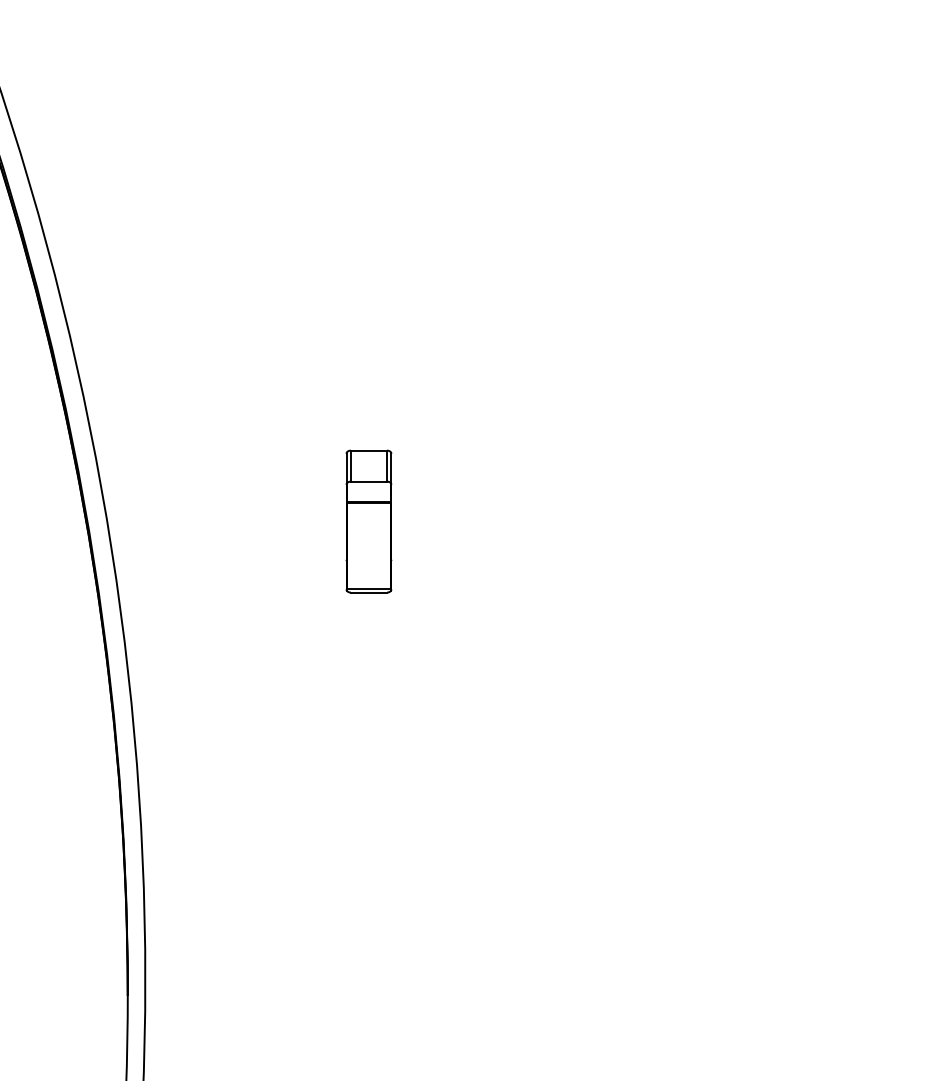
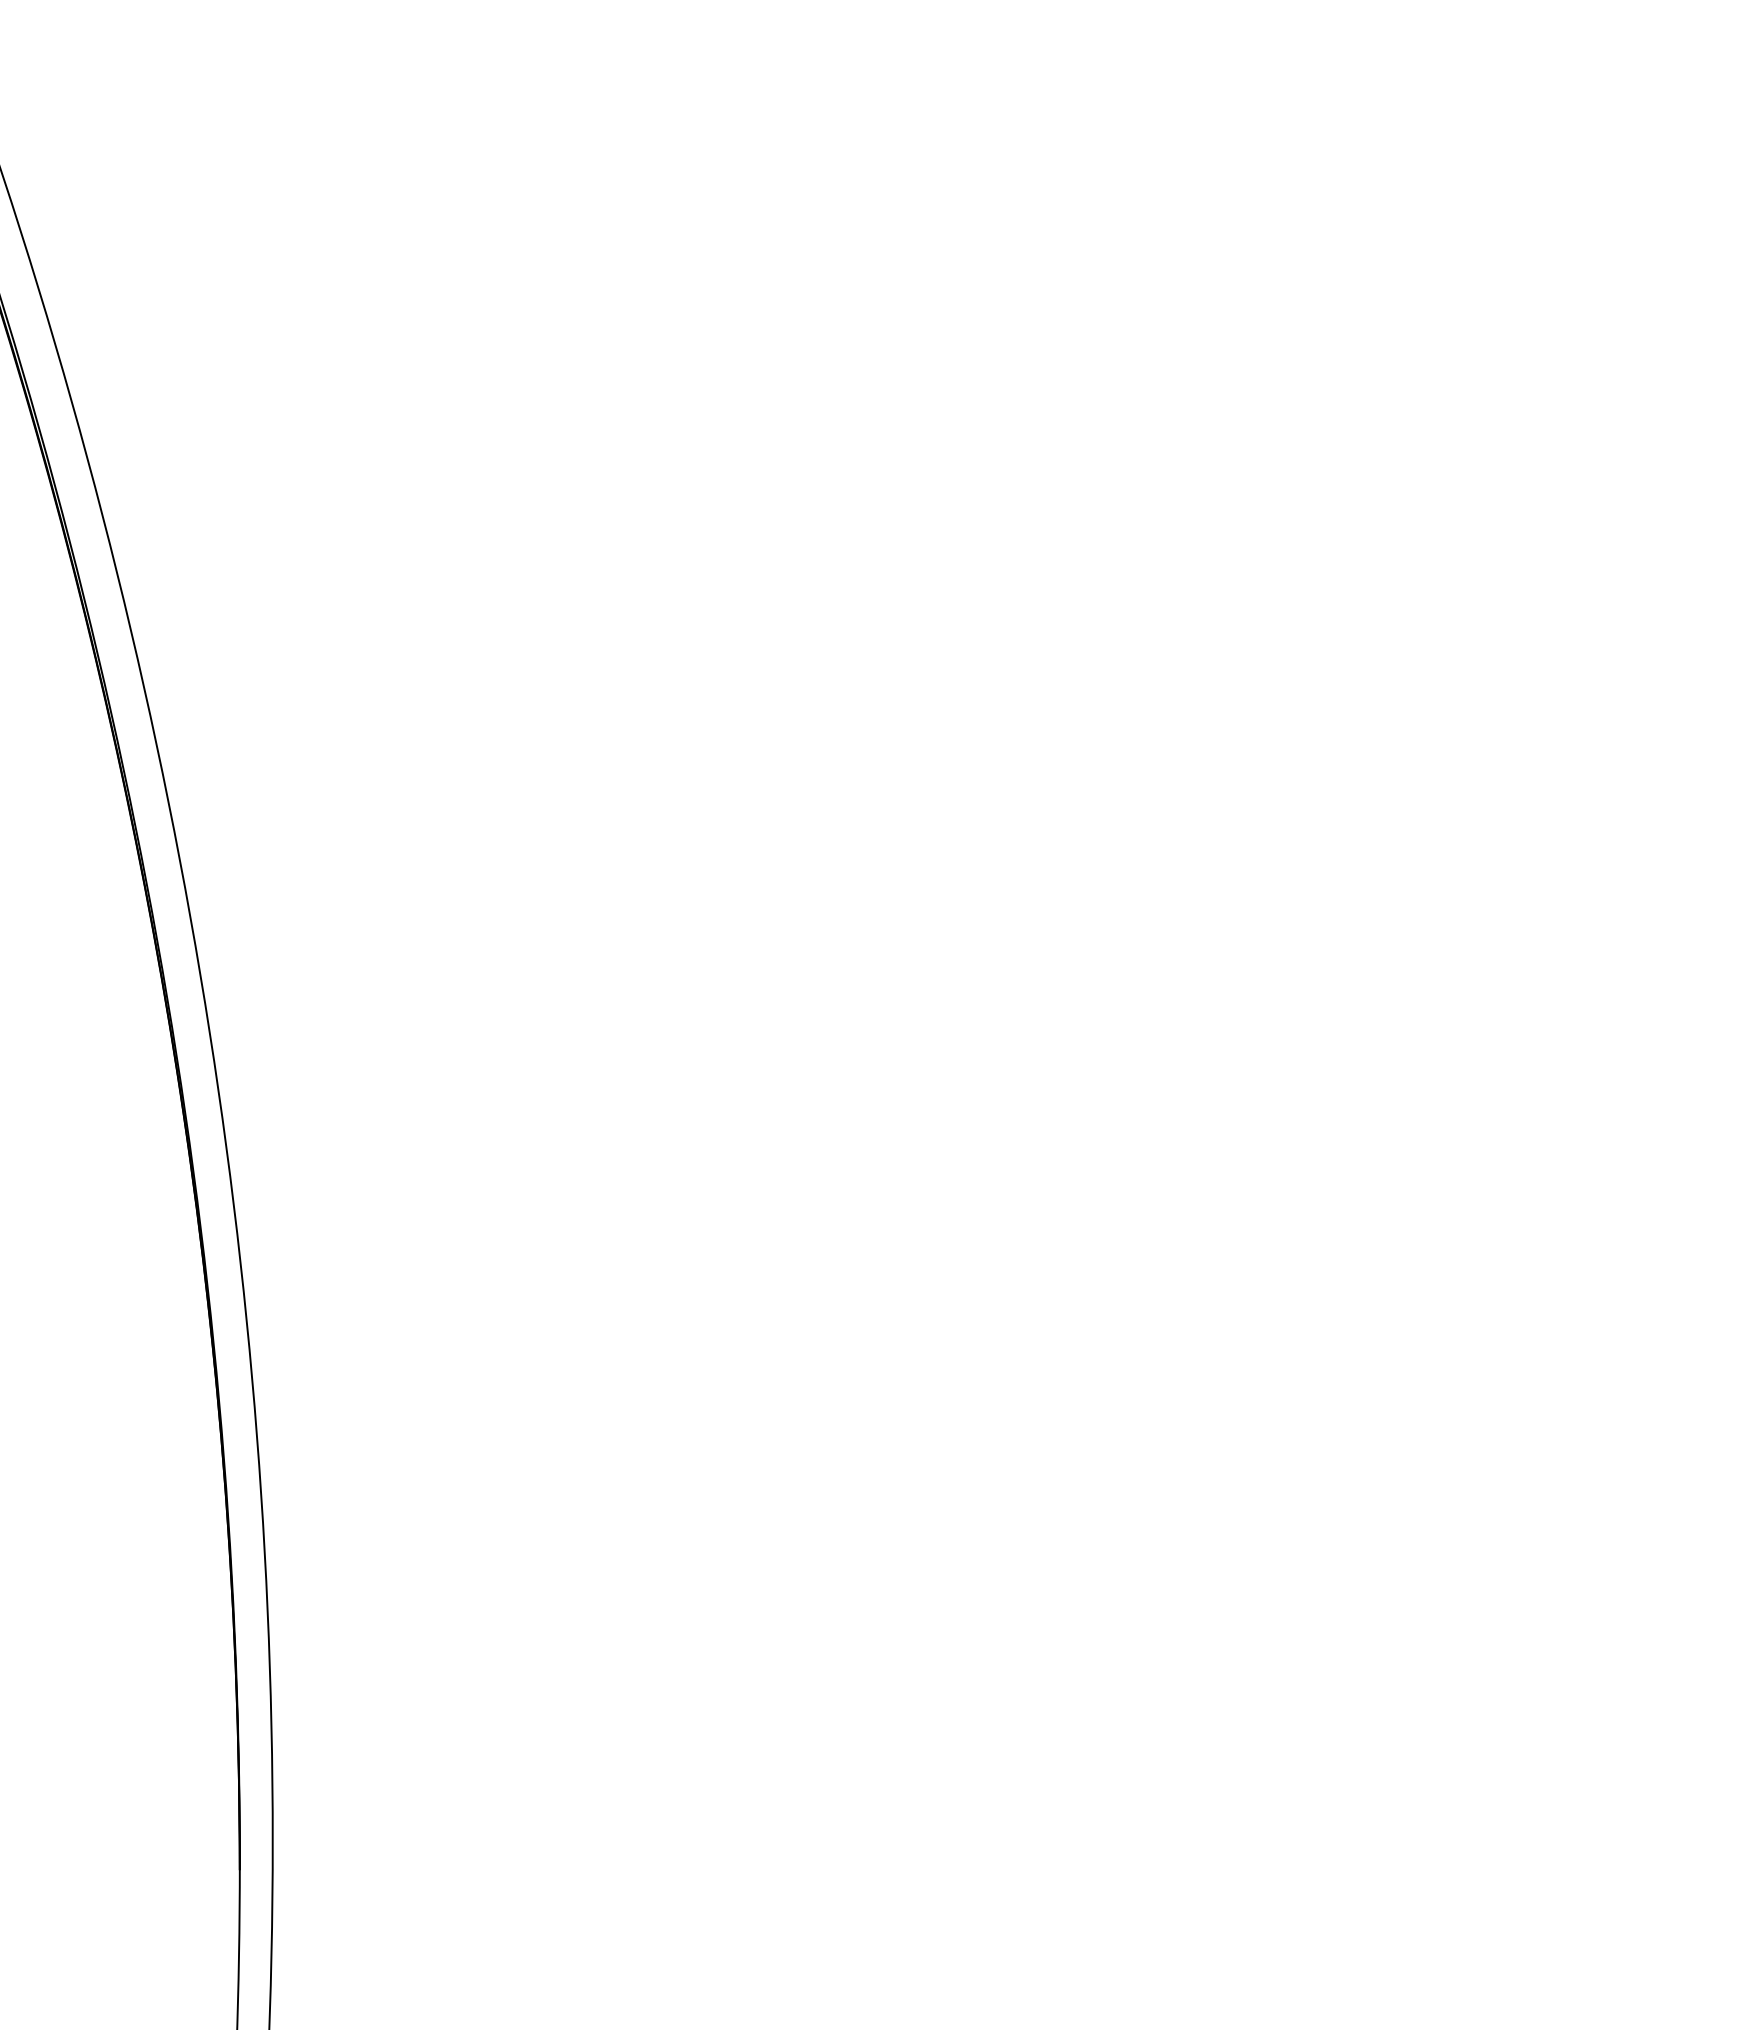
part: (368, 521) -> (691, 979), removed

